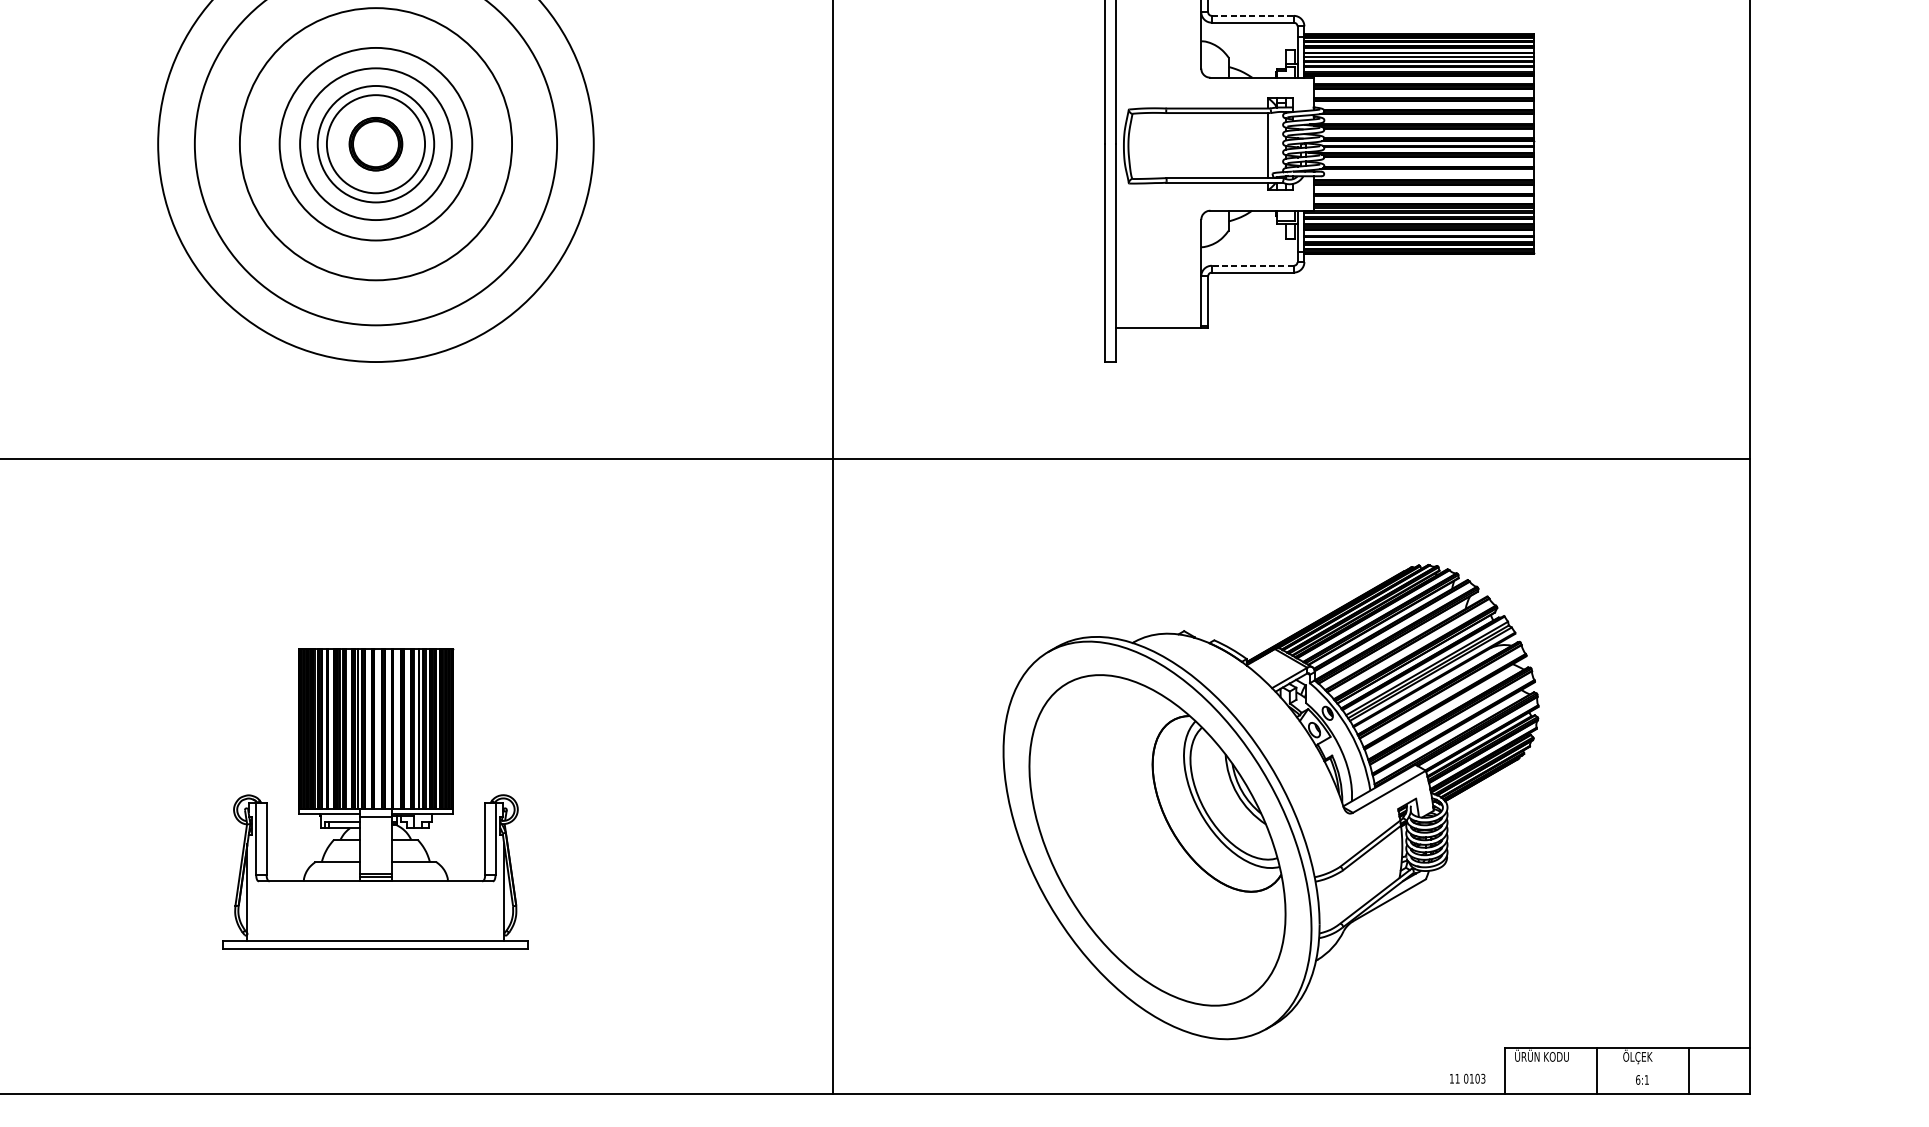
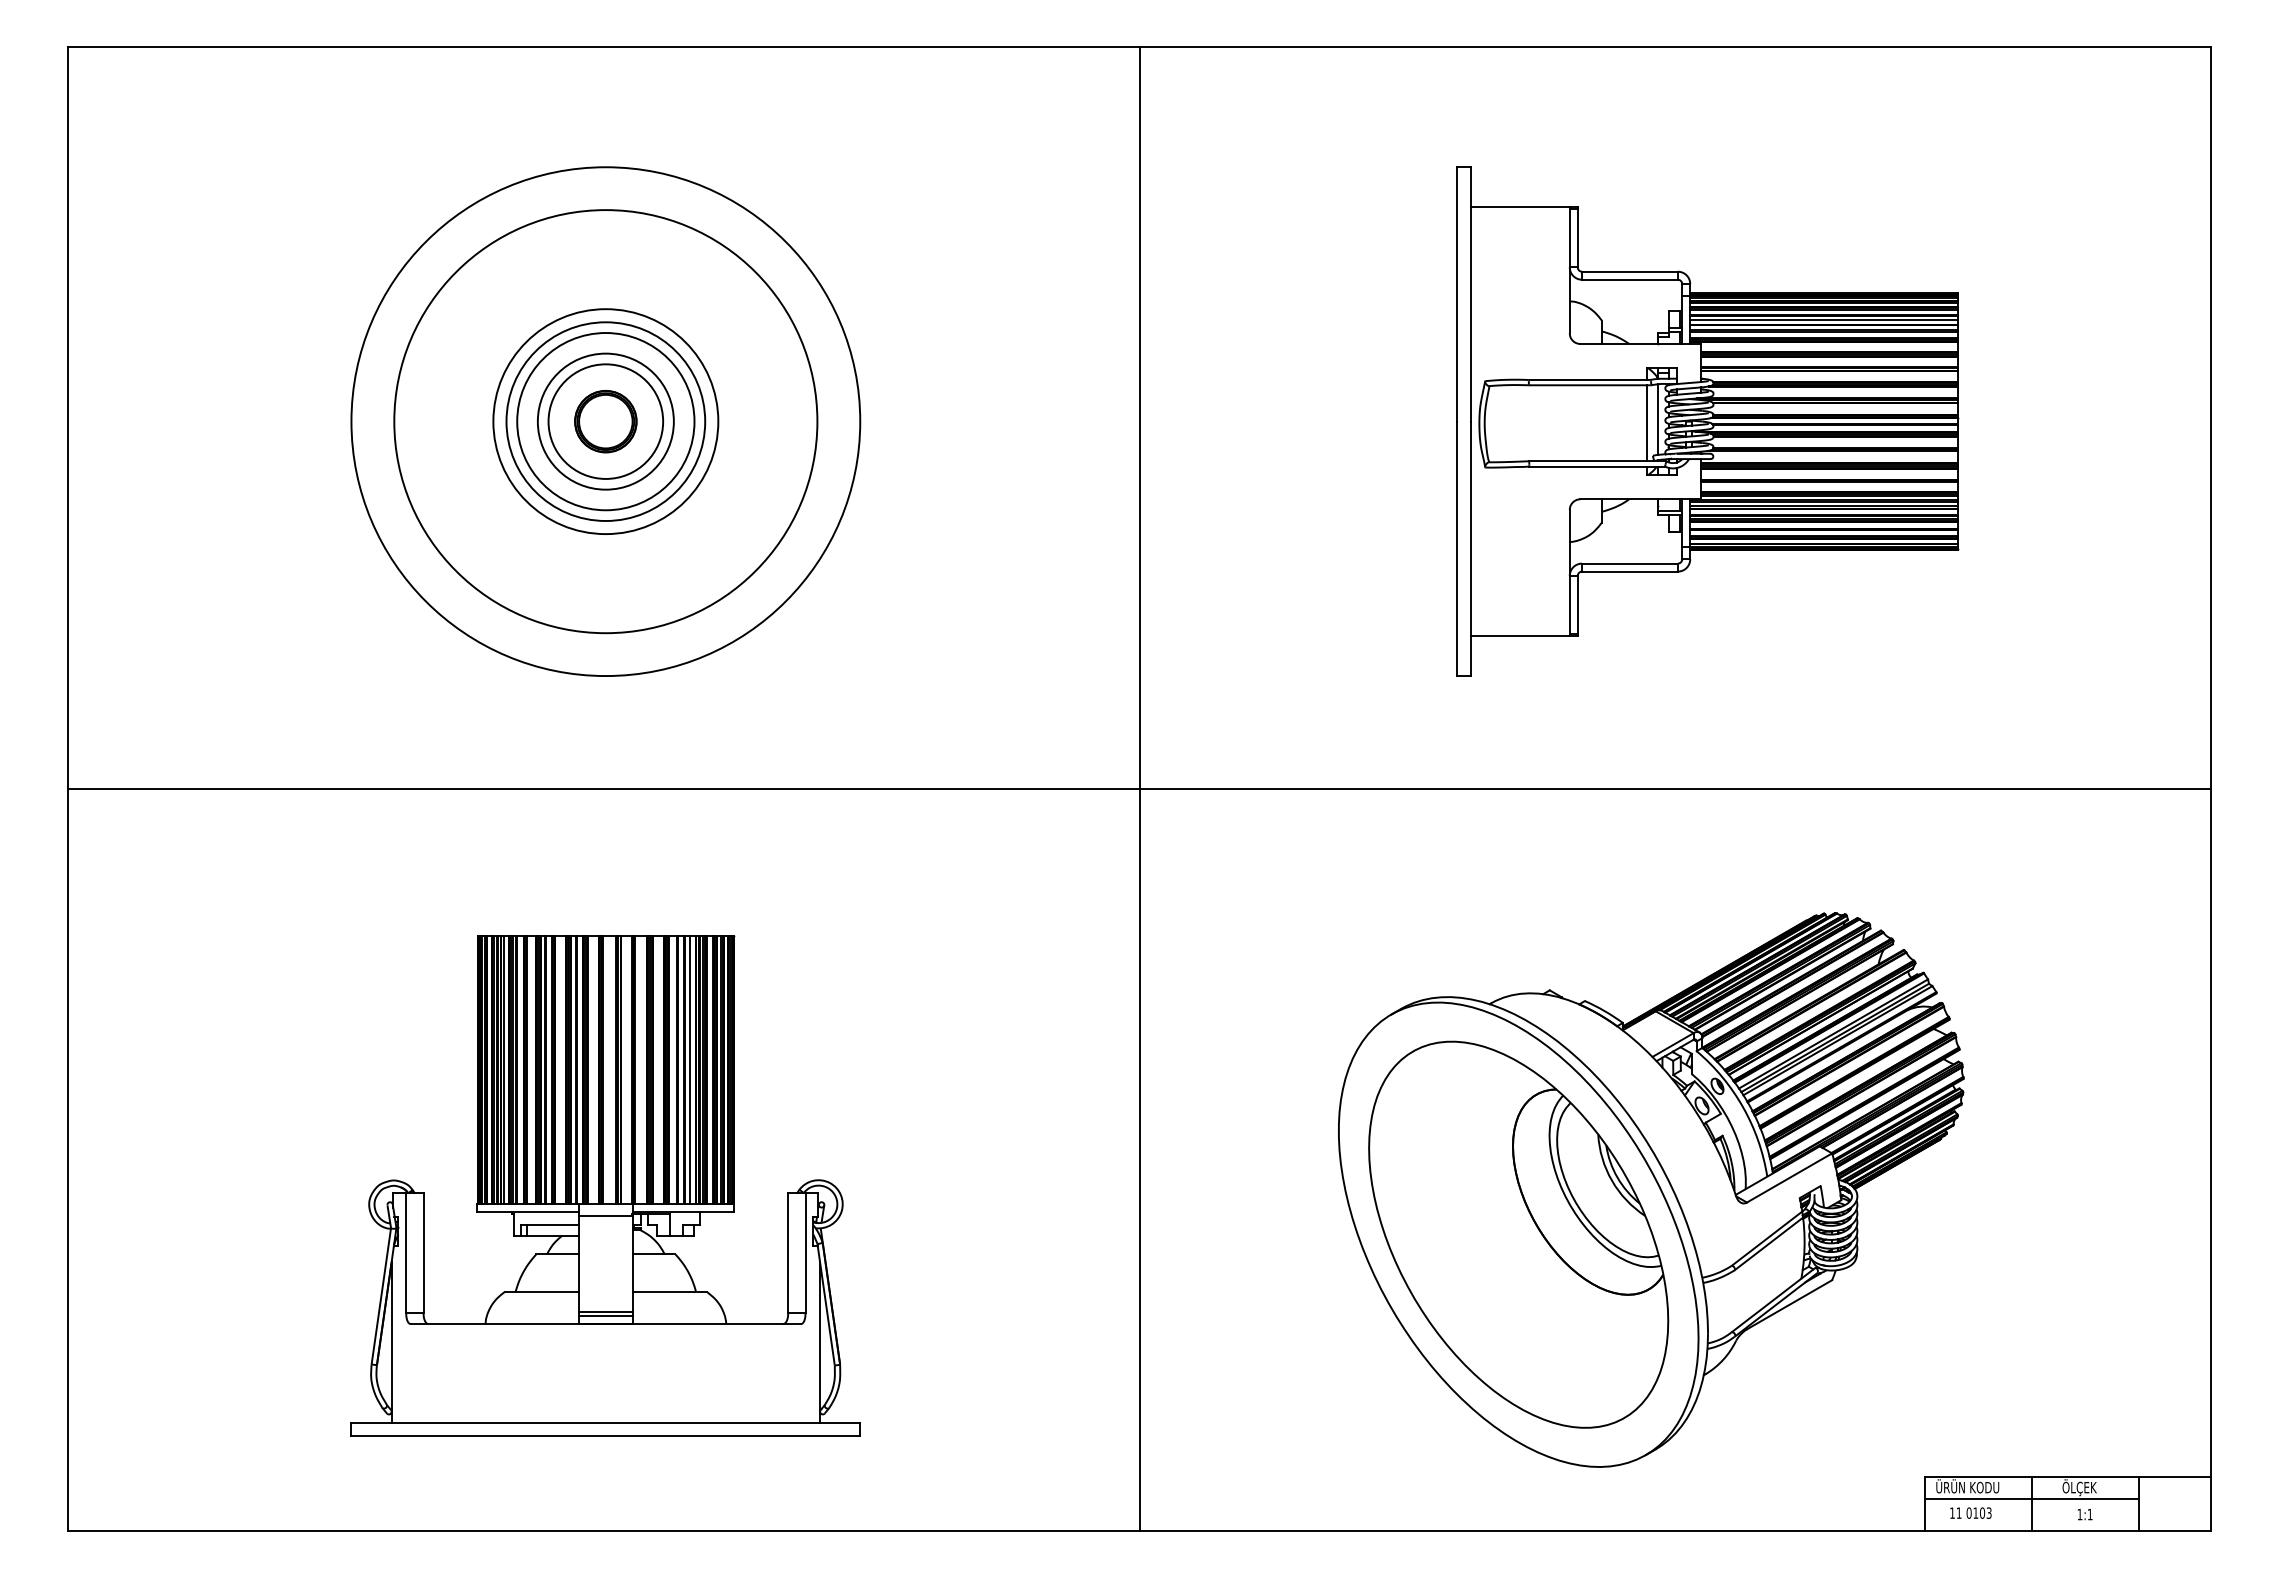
line: (1252, 15) -> (1629, 271), dashed -> solid
line: (1277, 142) -> (1658, 419), added
circle: (375, 144) -> (605, 421), size x0.62
line: (1252, 265) -> (1629, 563), dashed -> solid
part: (375, 798) -> (605, 1185), size x1.43
line: (1596, 1066) -> (2031, 1498), added
text: (1467, 1078) -> (1970, 1512), moved
text: (1637, 1079) -> (2079, 1514), 6:1 -> 1:1

